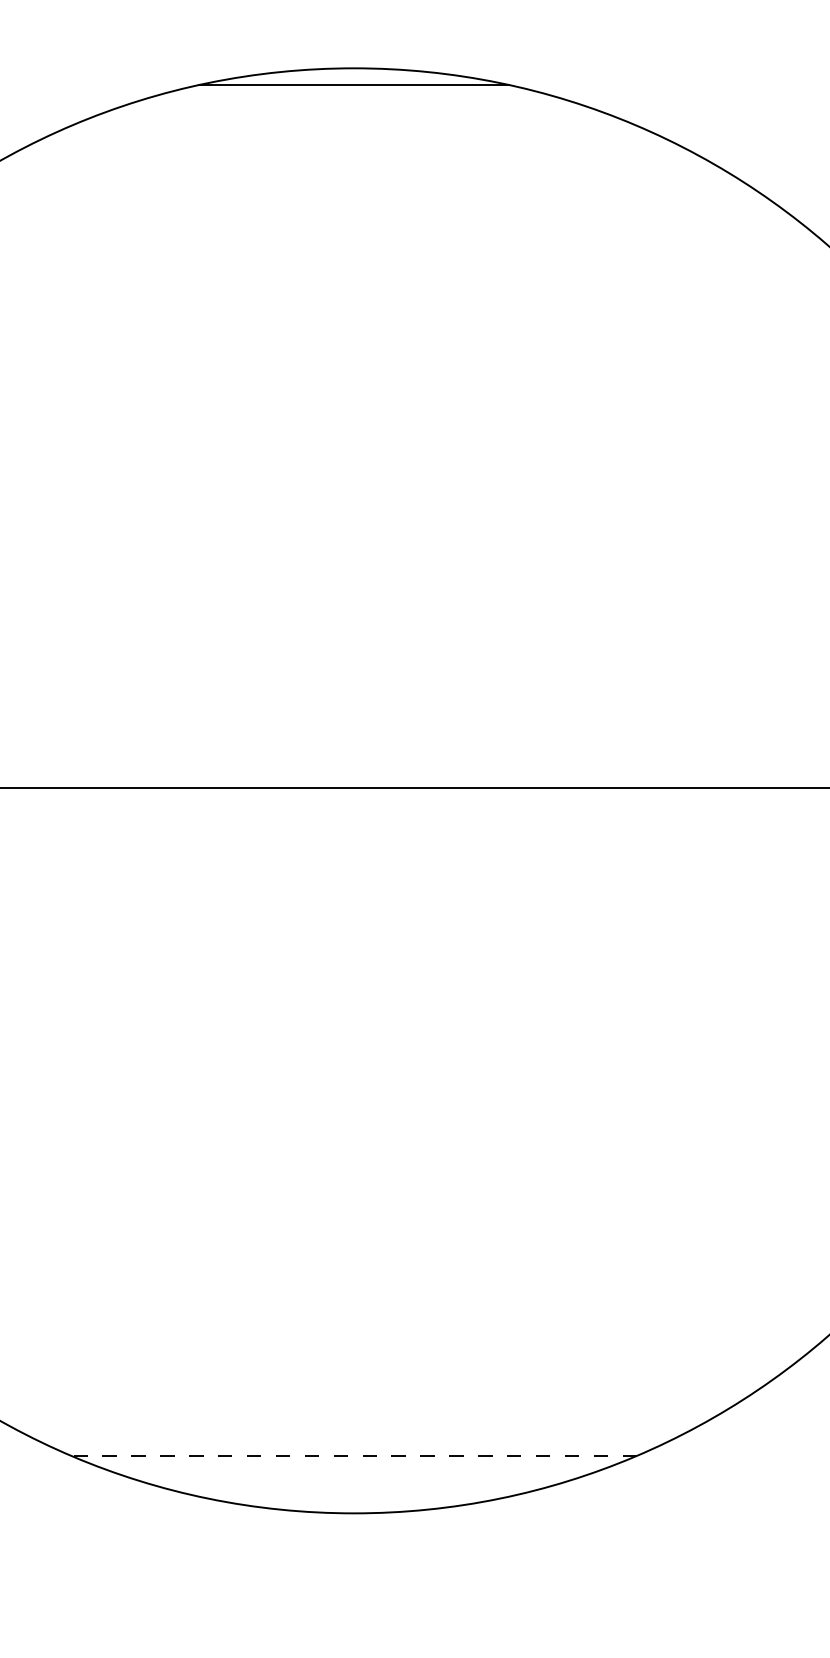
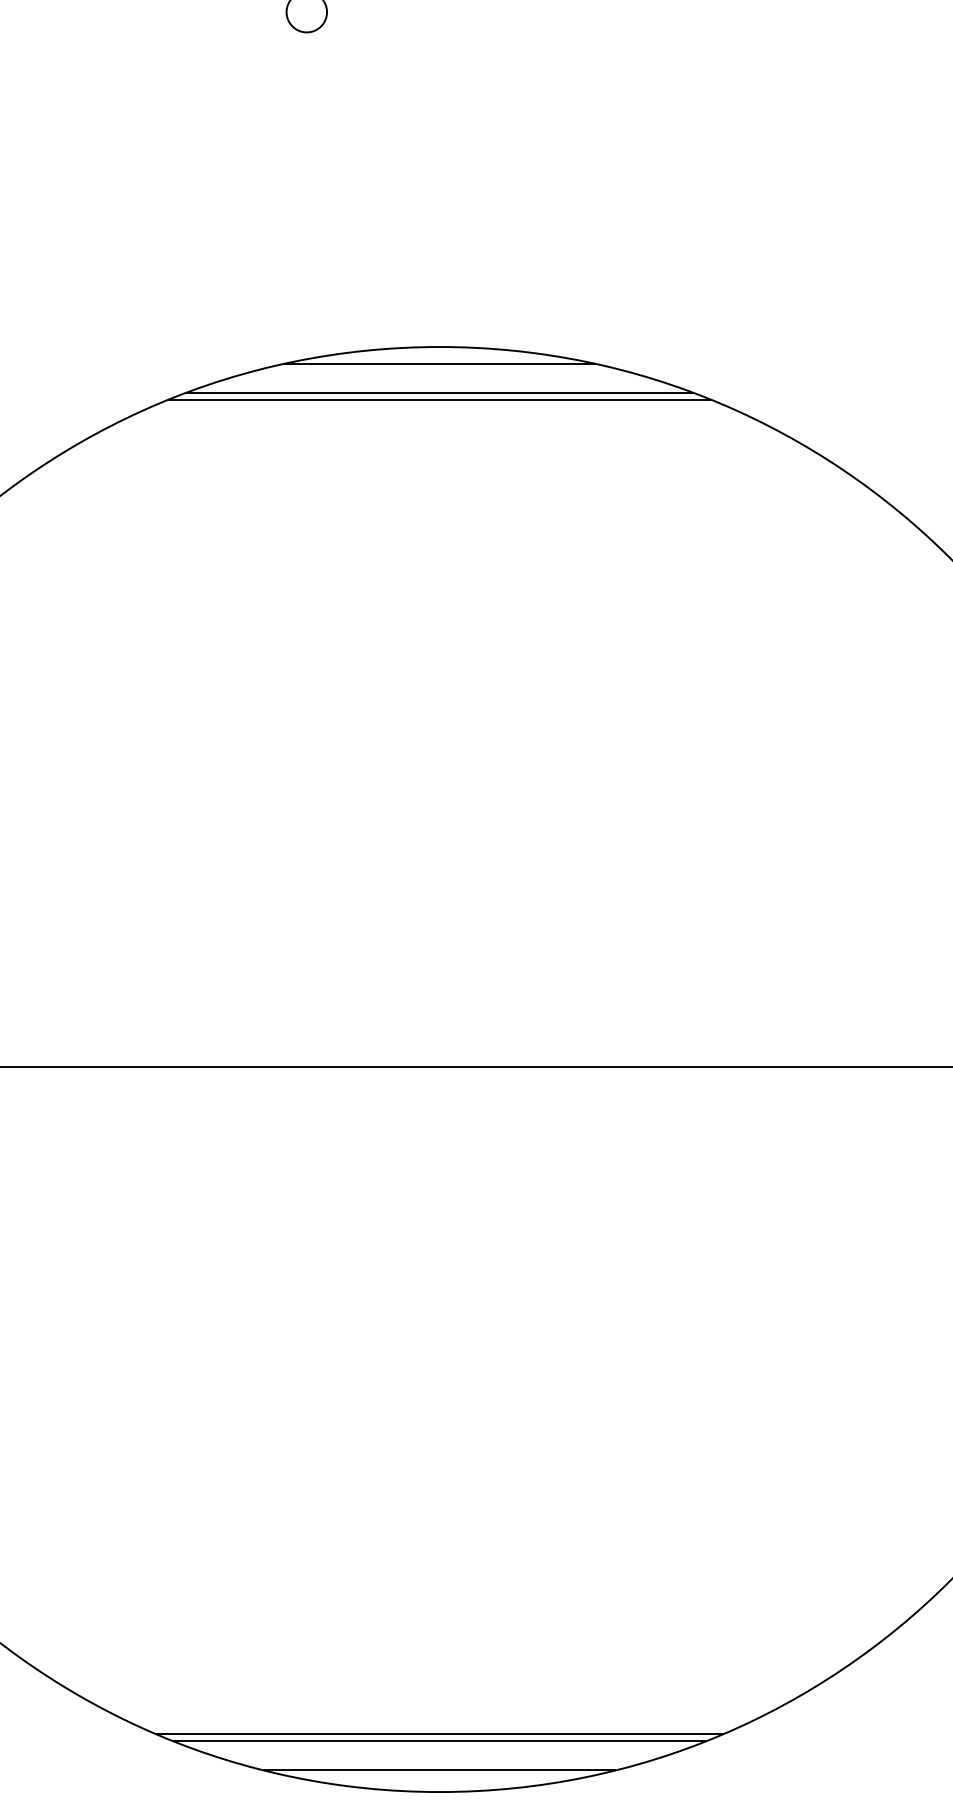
line: (353, 113) -> (439, 392), added
line: (353, 120) -> (439, 399), added
line: (353, 1455) -> (439, 1734), dashed -> solid
line: (353, 1462) -> (439, 1741), added
line: (353, 1491) -> (439, 1770), added

